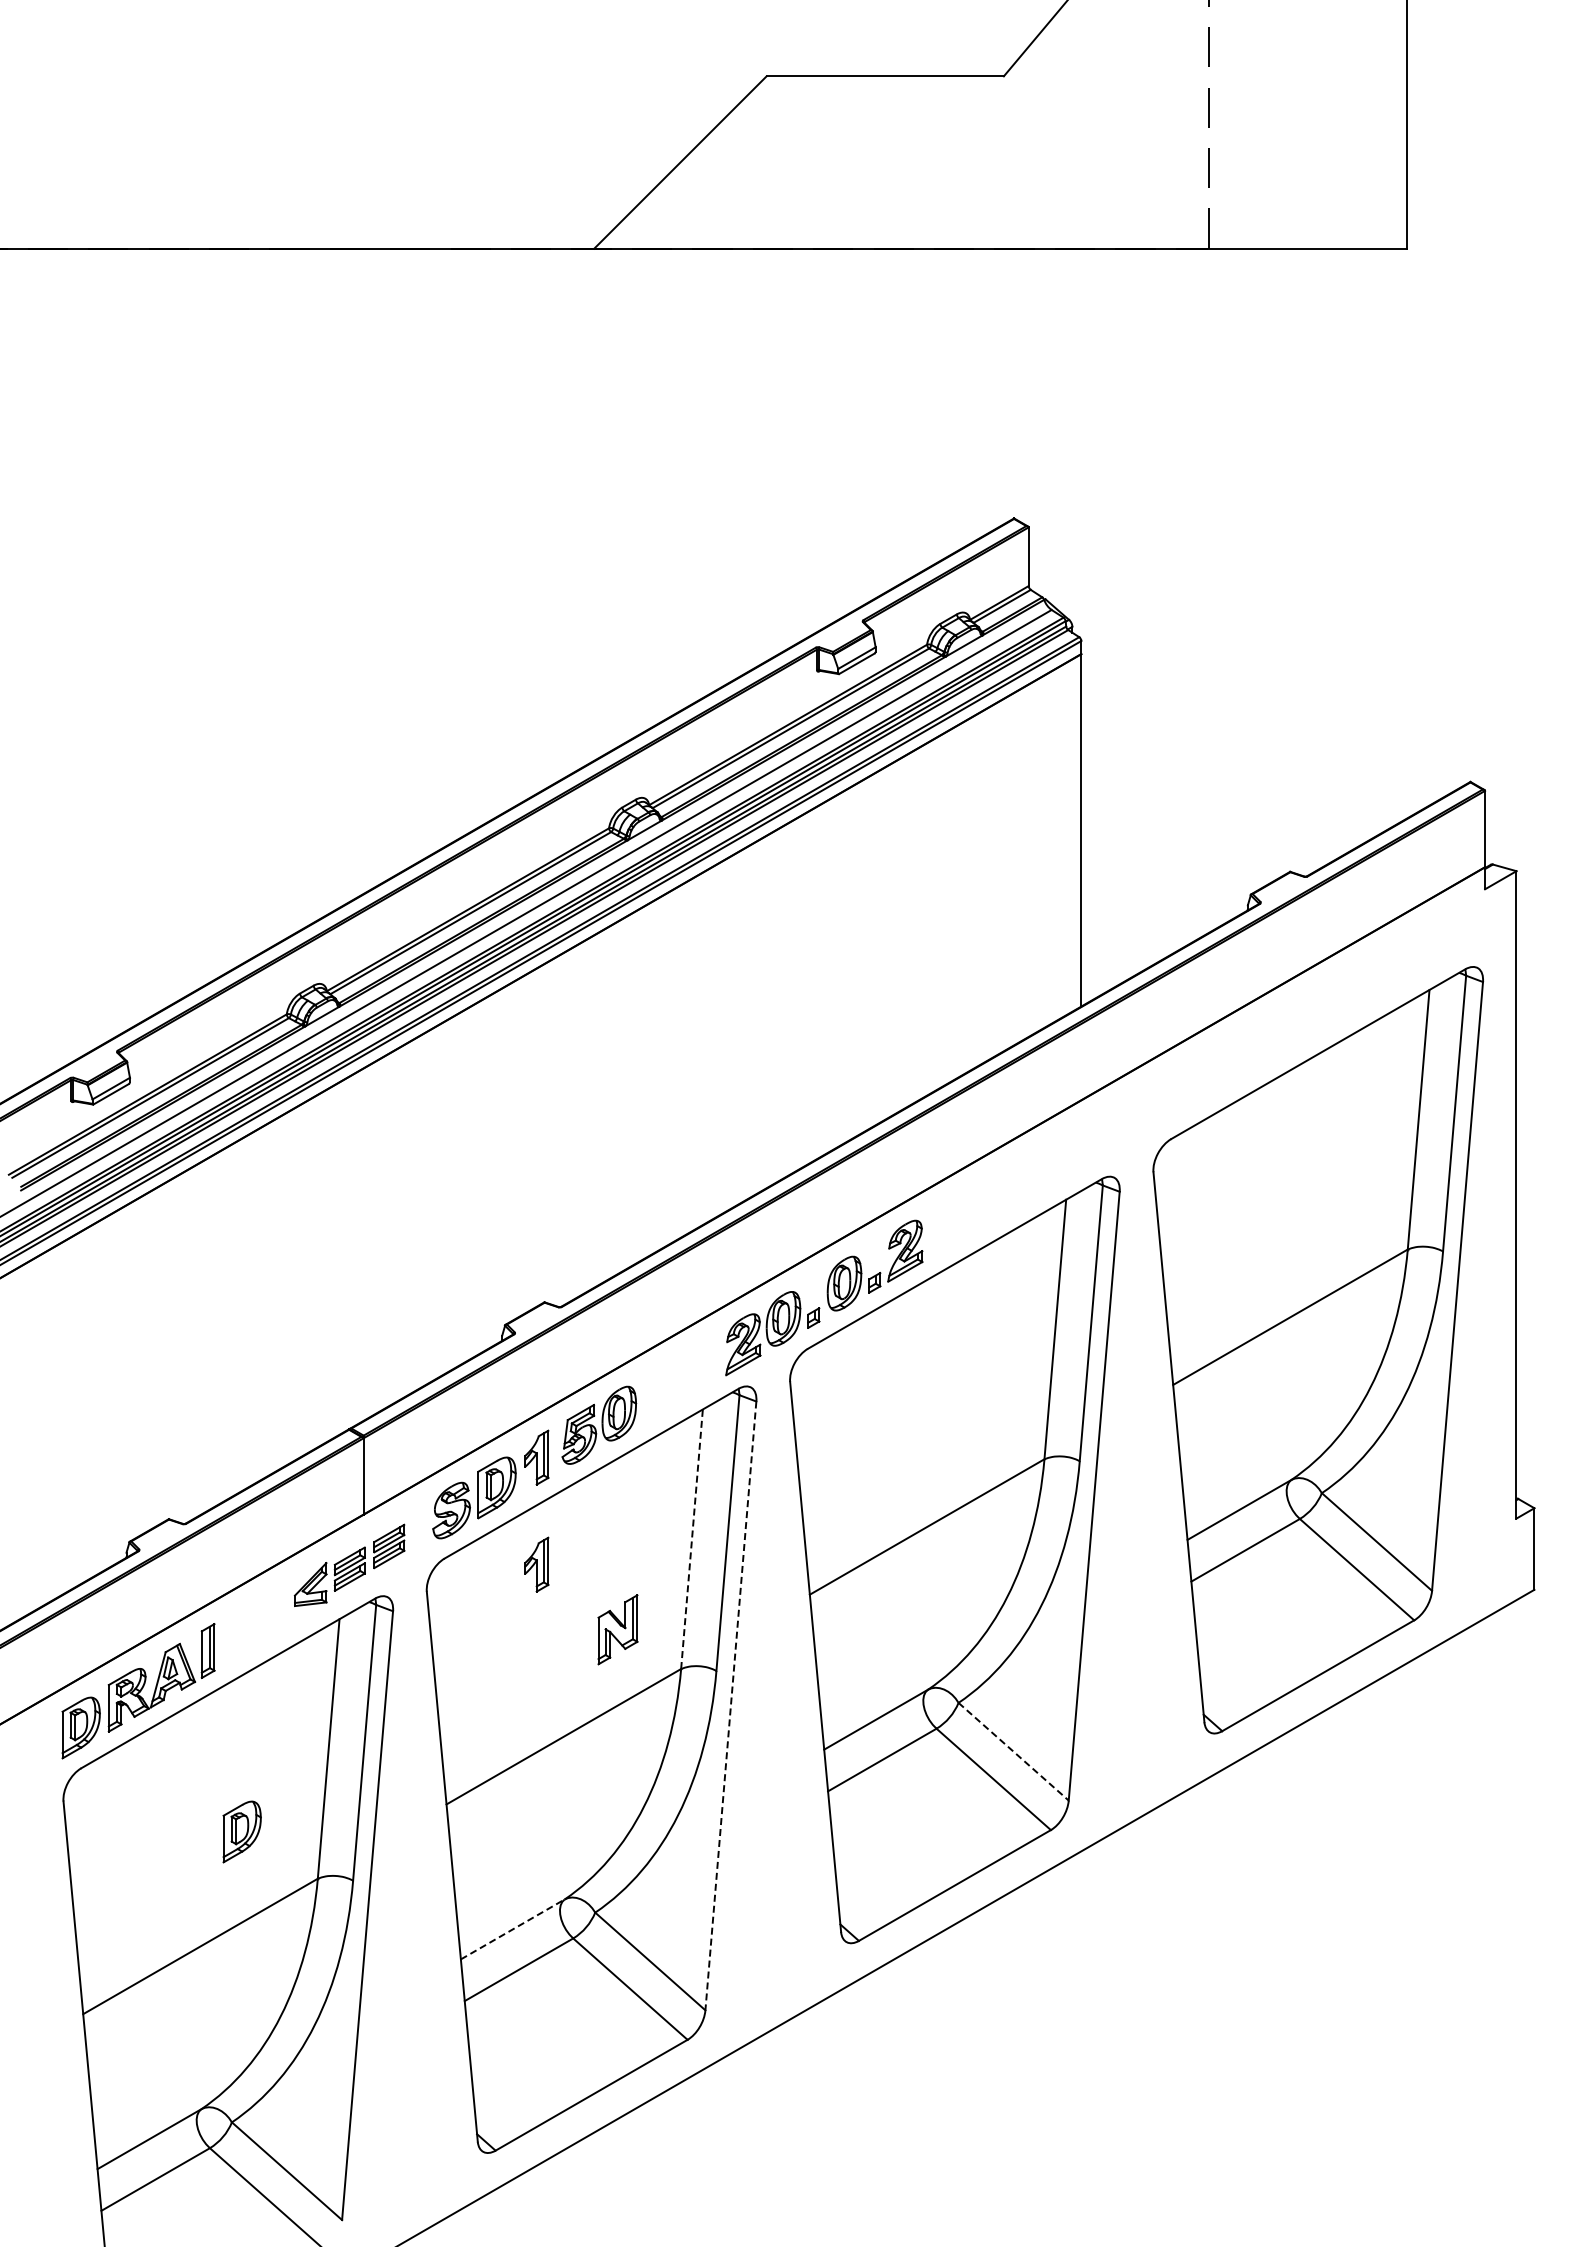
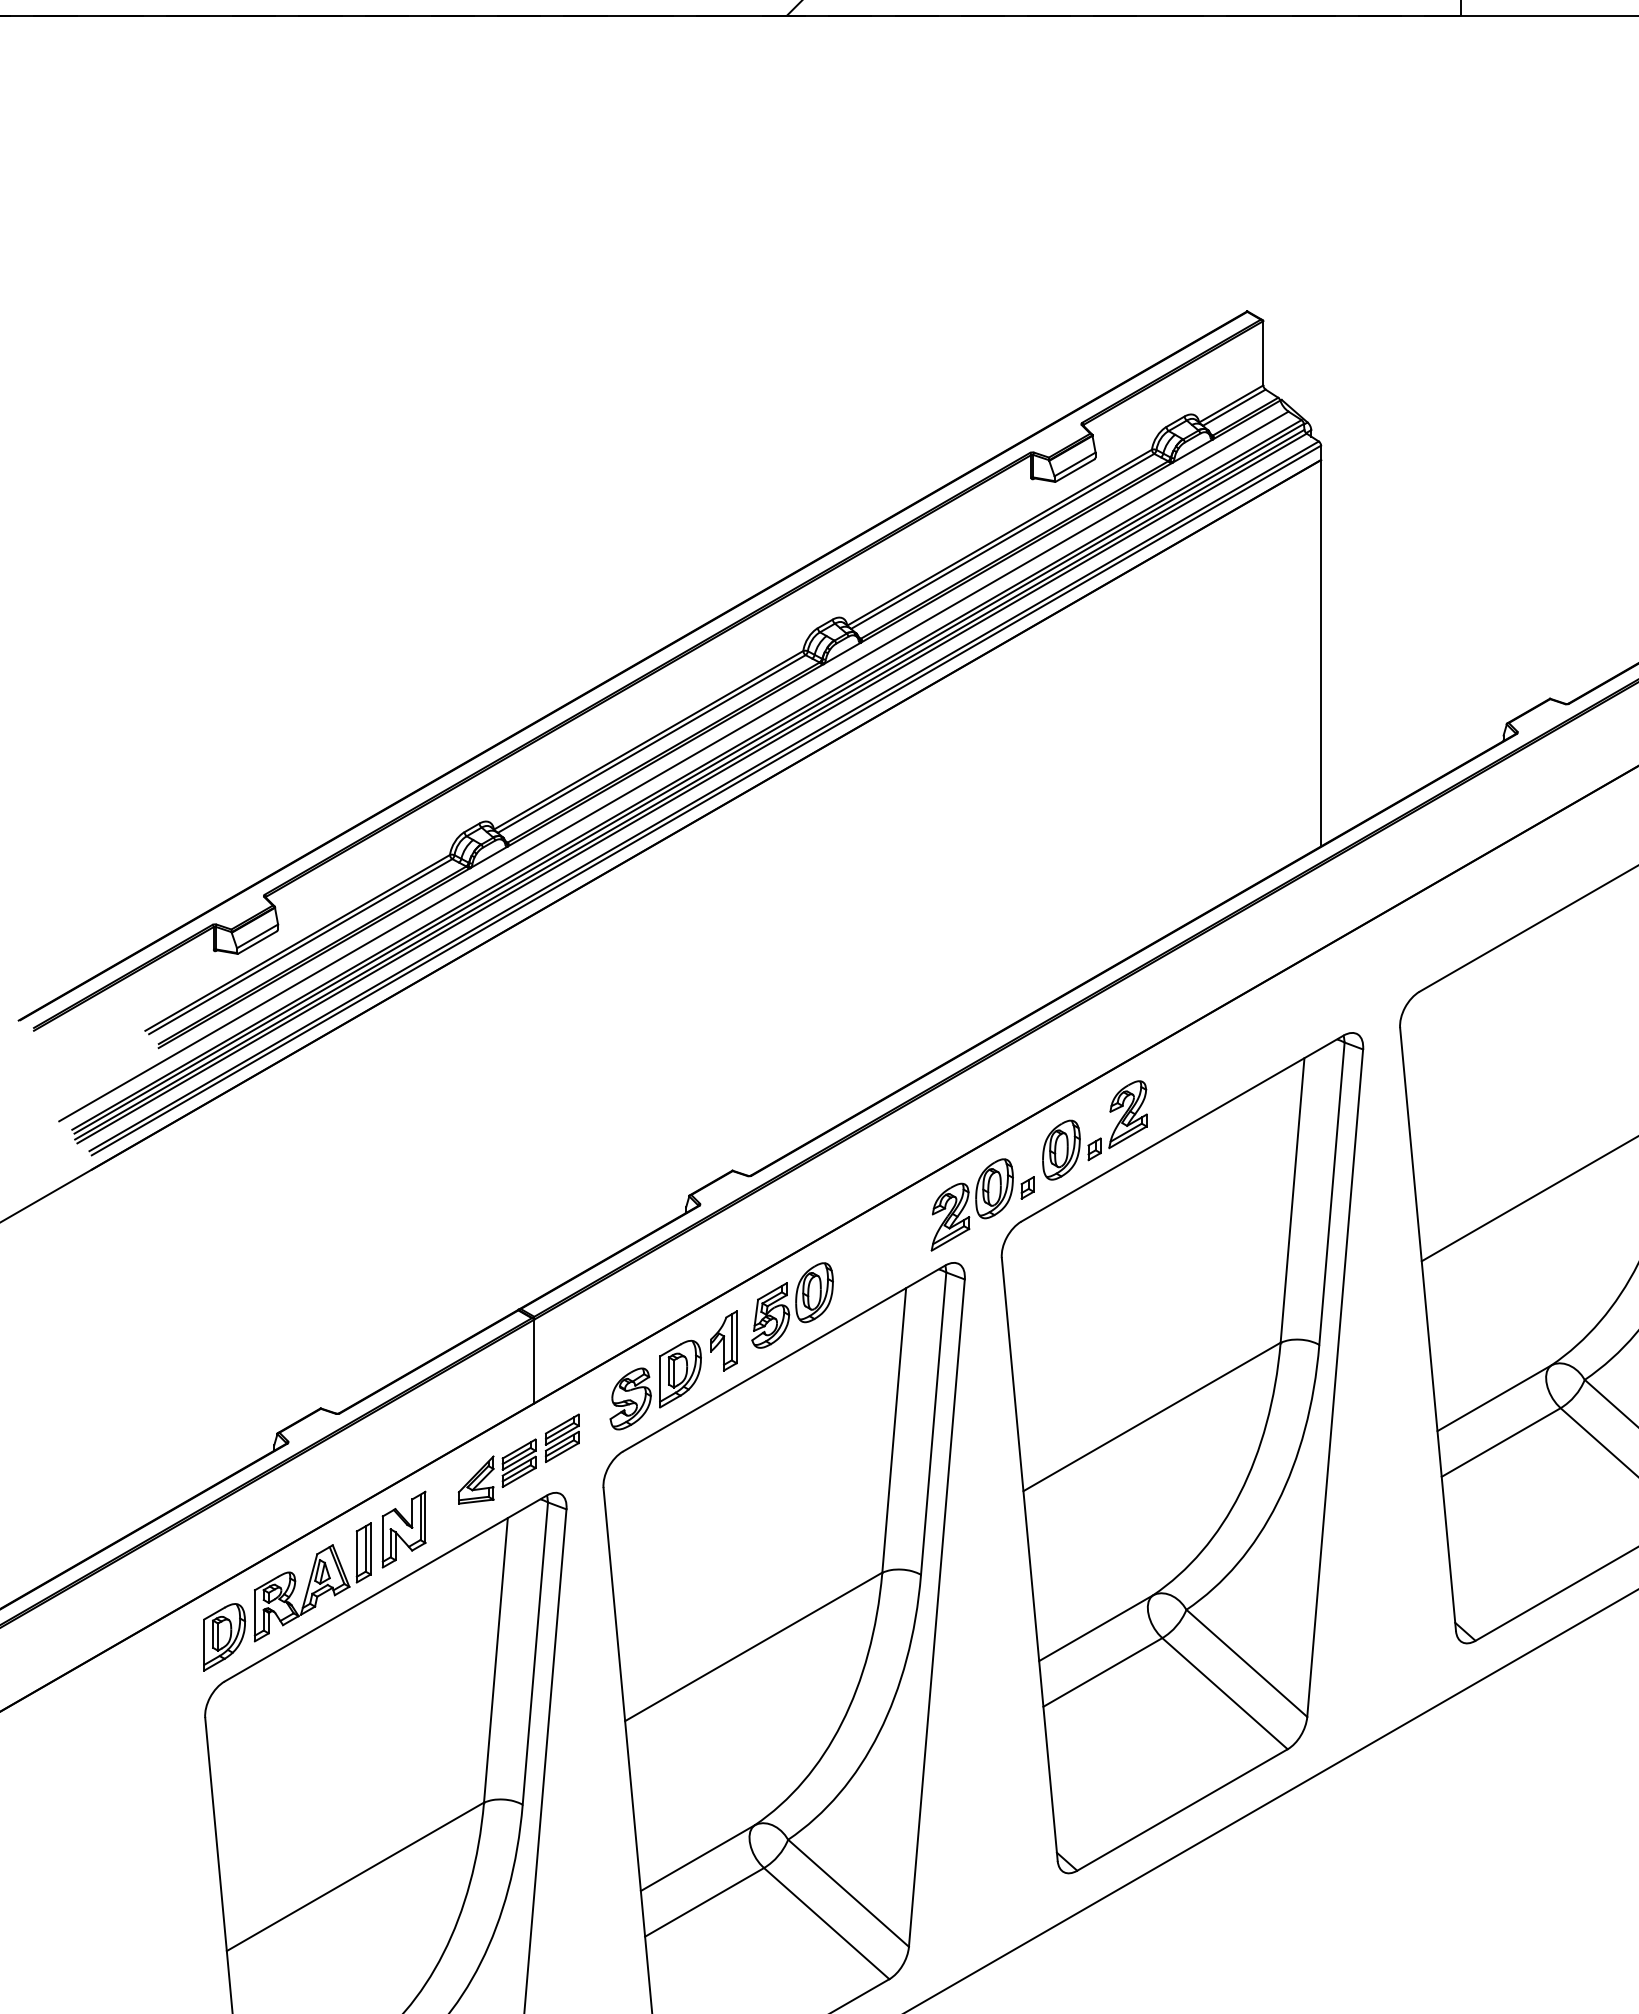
line: (692, 1538) -> (894, 1429), dashed -> solid
part: (536, 1564) -> (723, 1458), removed
part: (617, 1629) -> (403, 1529), moved
line: (730, 1706) -> (936, 1613), dashed -> solid
line: (1013, 1751) -> (1246, 1663), dashed -> solid
part: (241, 1831) -> (400, 1750), removed
line: (512, 1929) -> (697, 1858), dashed -> solid

